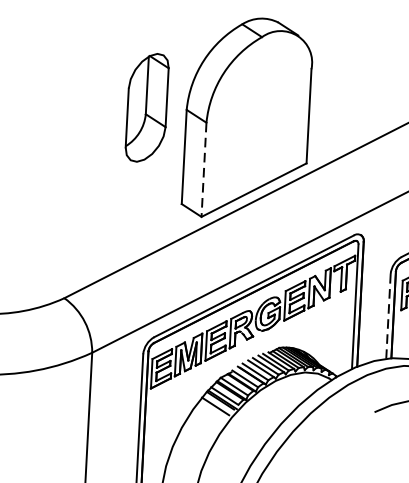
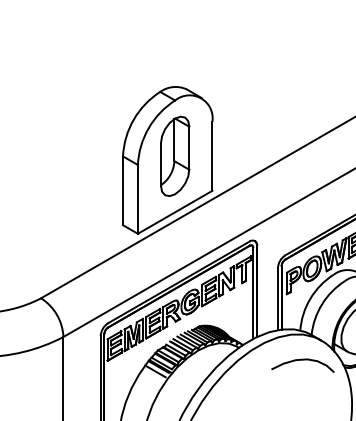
part: (147, 106) -> (175, 155), moved
line: (203, 169) -> (137, 199), dashed -> solid
line: (387, 316) -> (277, 299), dashed -> solid

